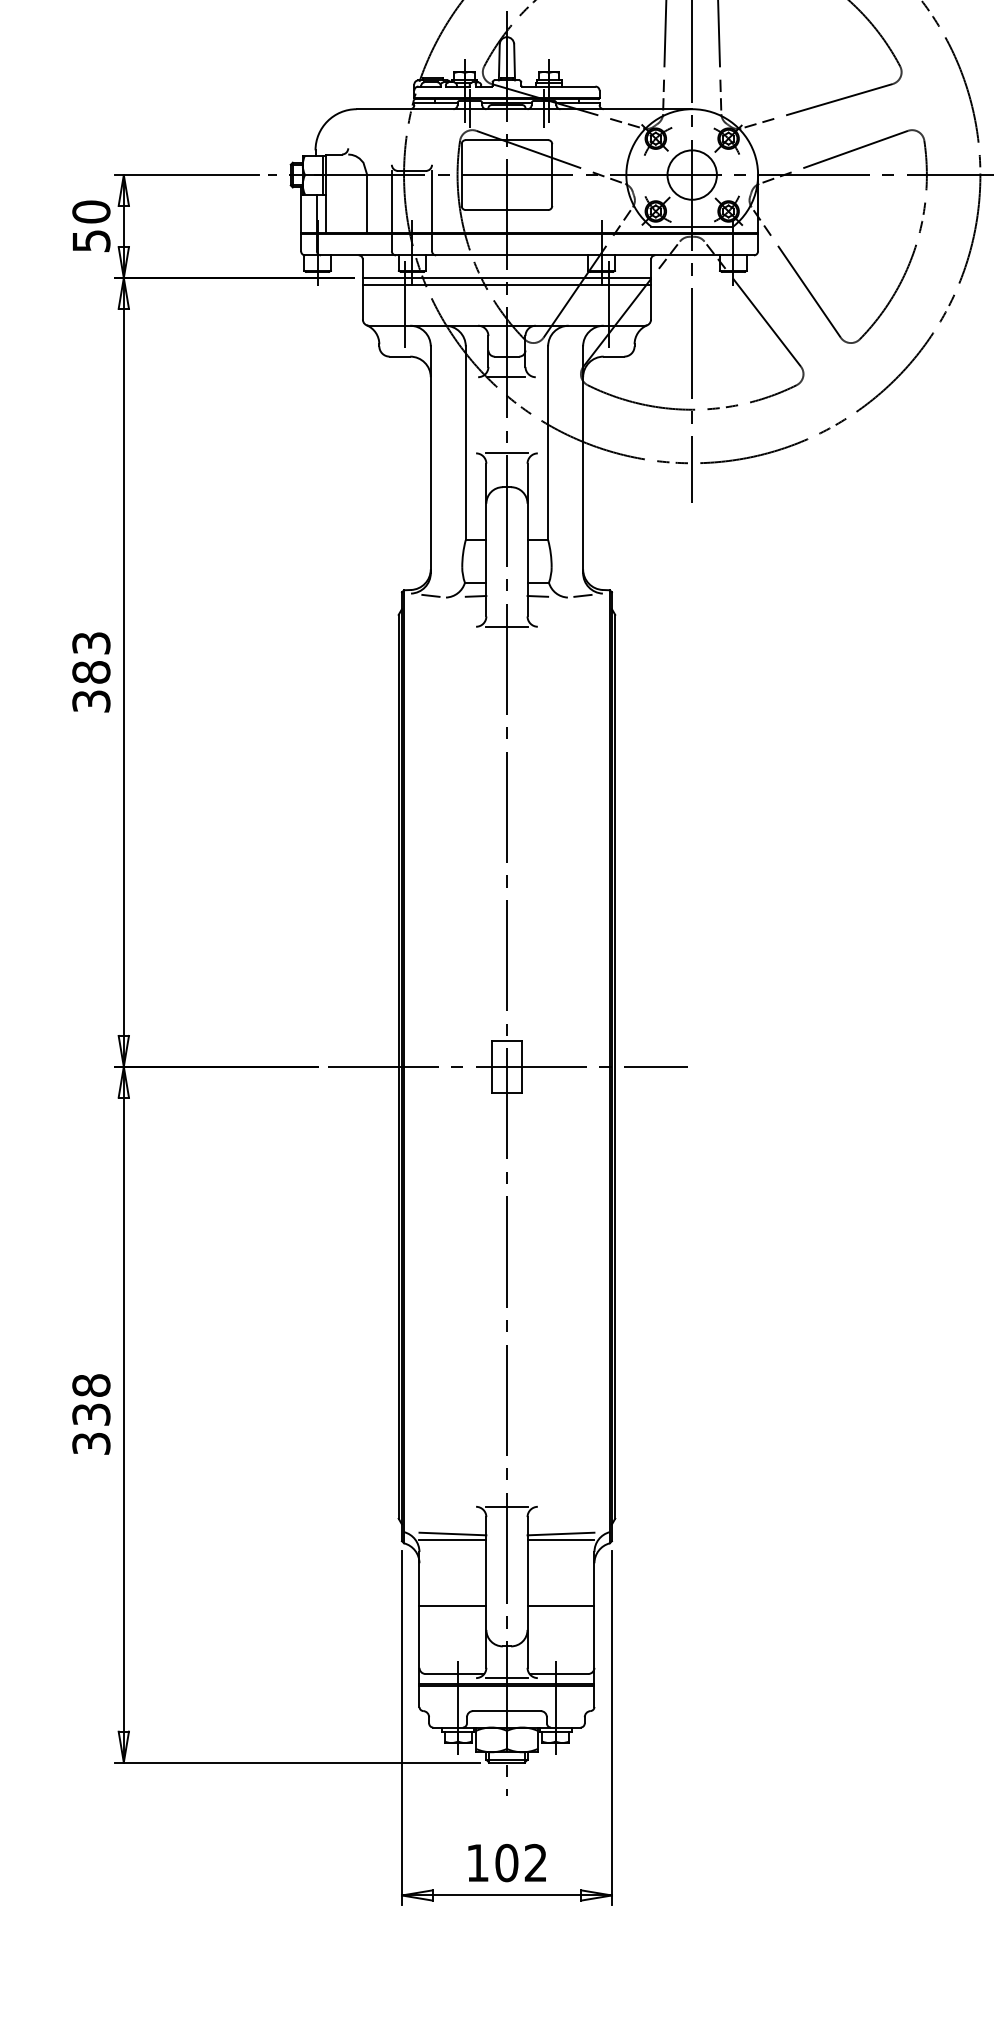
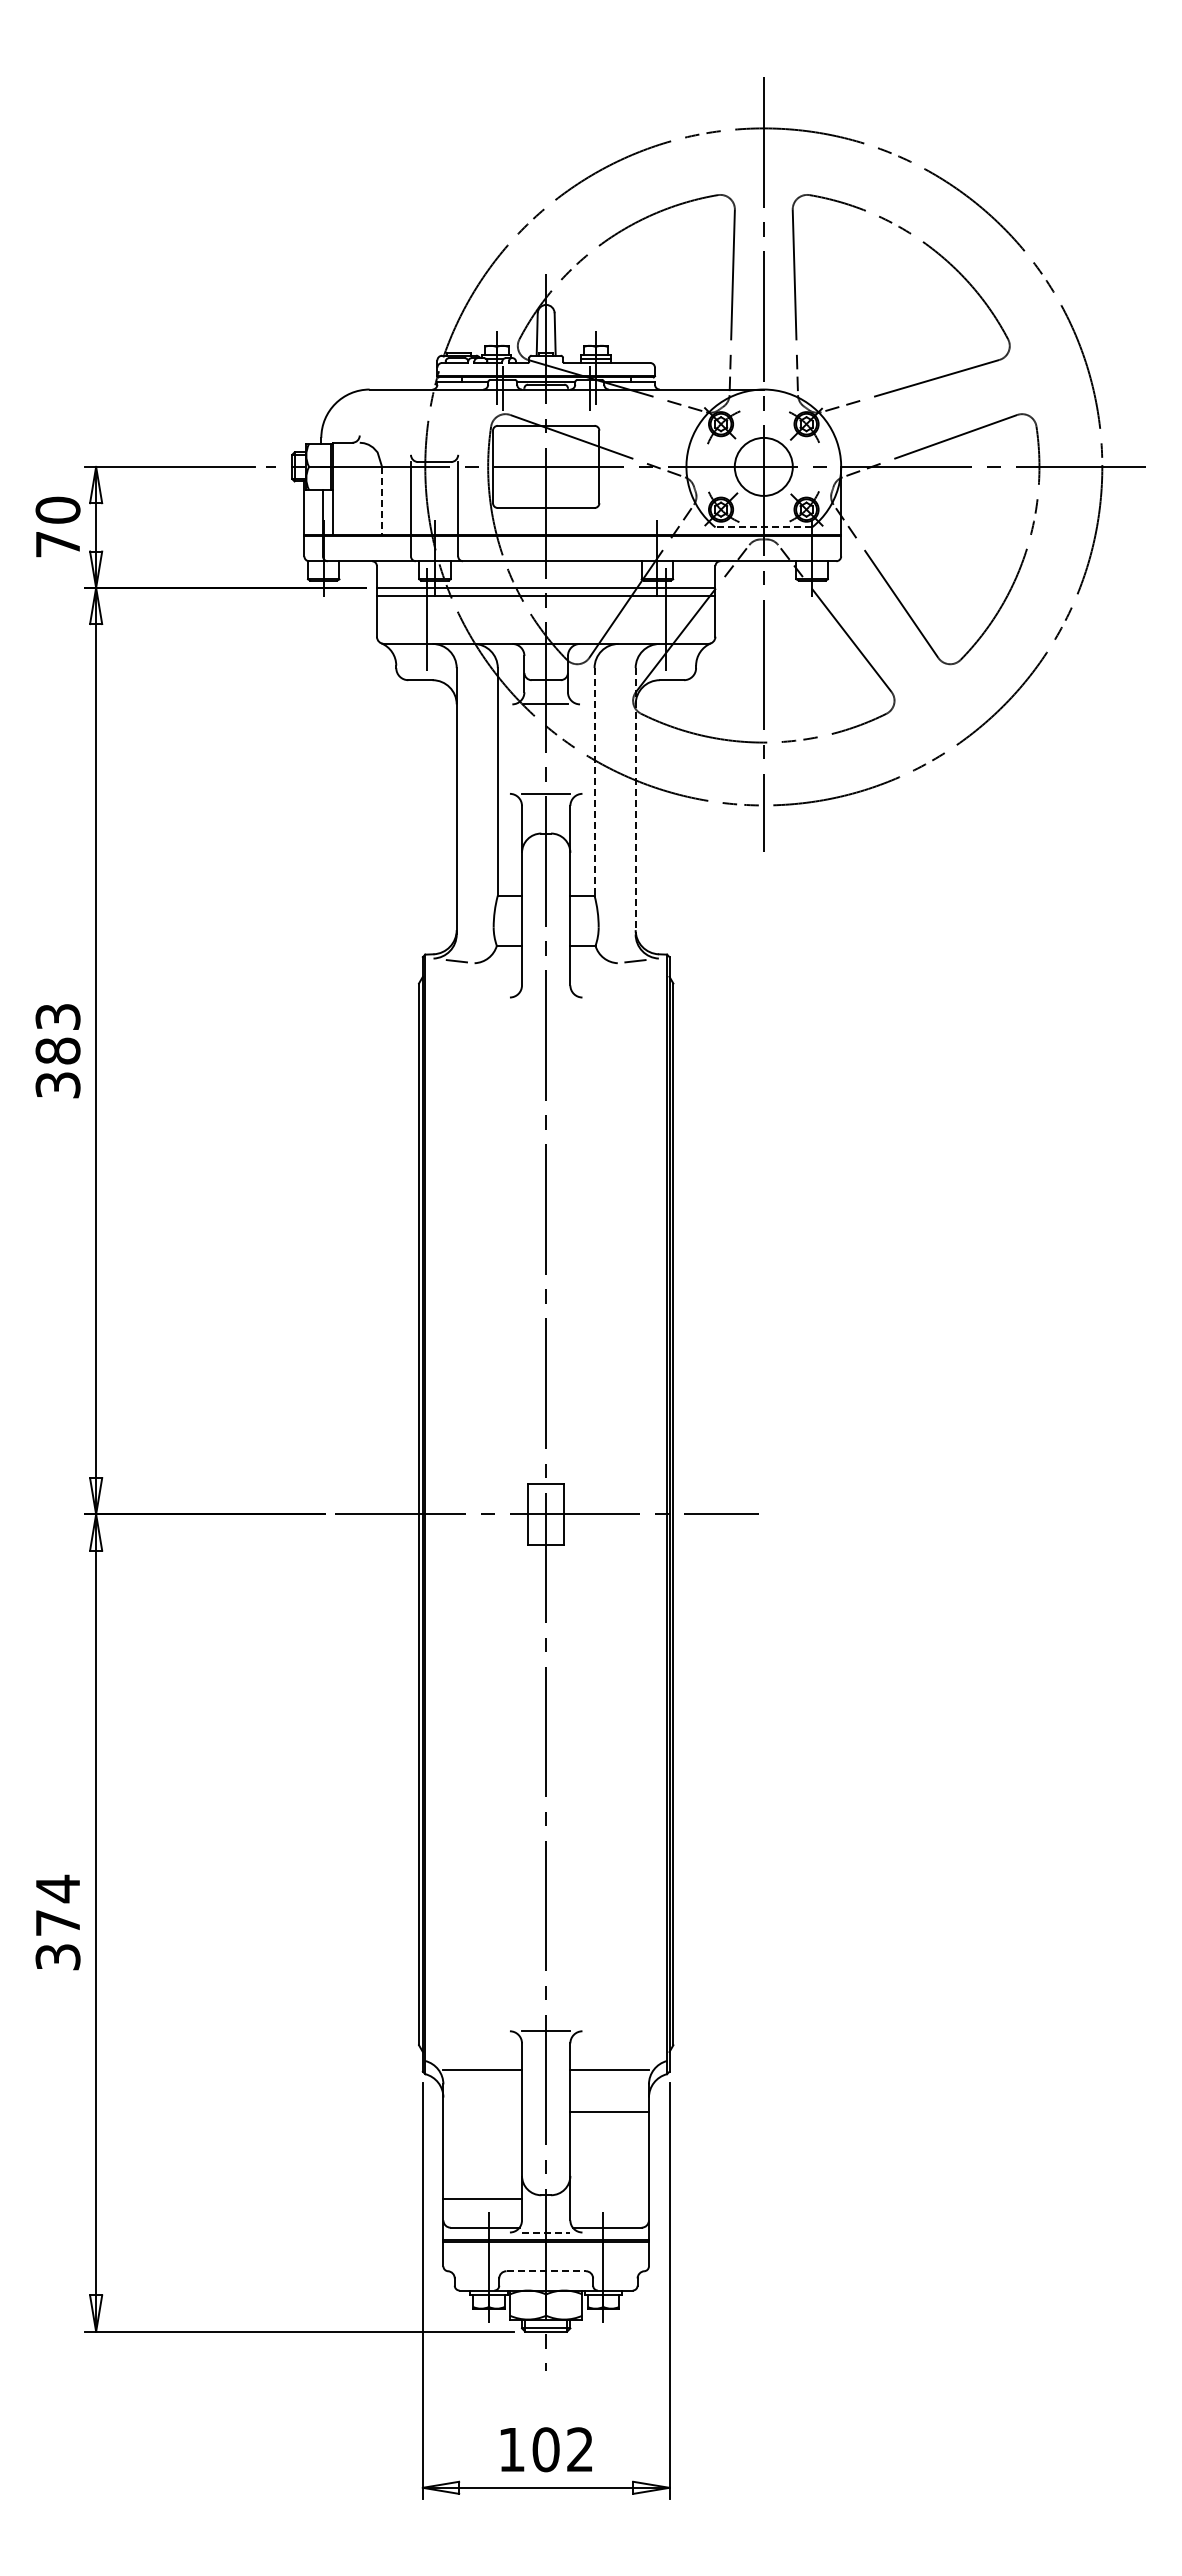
line: (367, 203) -> (382, 500), solid -> dashed
line: (691, 226) -> (763, 527), solid -> dashed
text: (91, 241) -> (58, 544), 50 -> 70
line: (548, 442) -> (594, 781), solid -> dashed
line: (582, 459) -> (635, 801), solid -> dashed
line: (475, 596) -> (509, 961), removed
line: (537, 596) -> (582, 961), removed
line: (507, 626) -> (546, 997), removed
text: (90, 1398) -> (57, 1904), 338 -> 374
line: (452, 1533) -> (482, 2062), removed
line: (560, 1533) -> (609, 2062), removed
line: (452, 1606) -> (482, 2199), moved
line: (560, 1606) -> (609, 2112), moved
line: (507, 1678) -> (546, 2232), solid -> dashed
line: (507, 1711) -> (546, 2271), solid -> dashed

